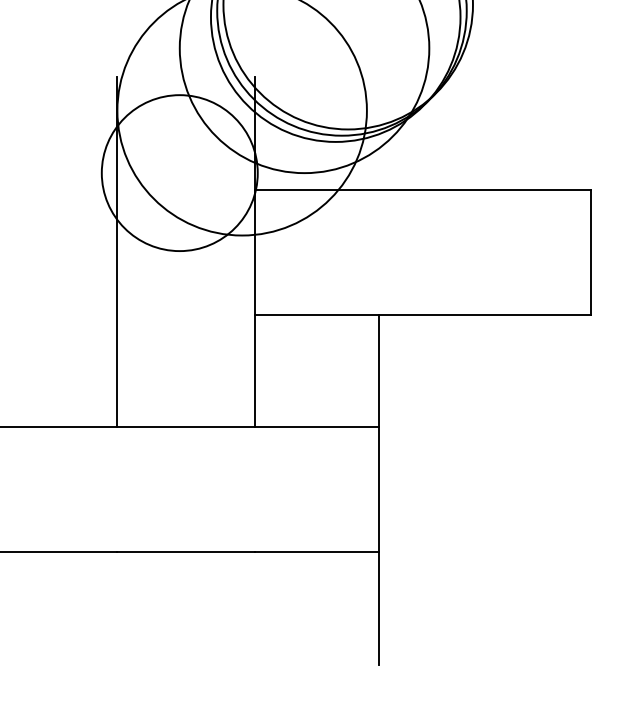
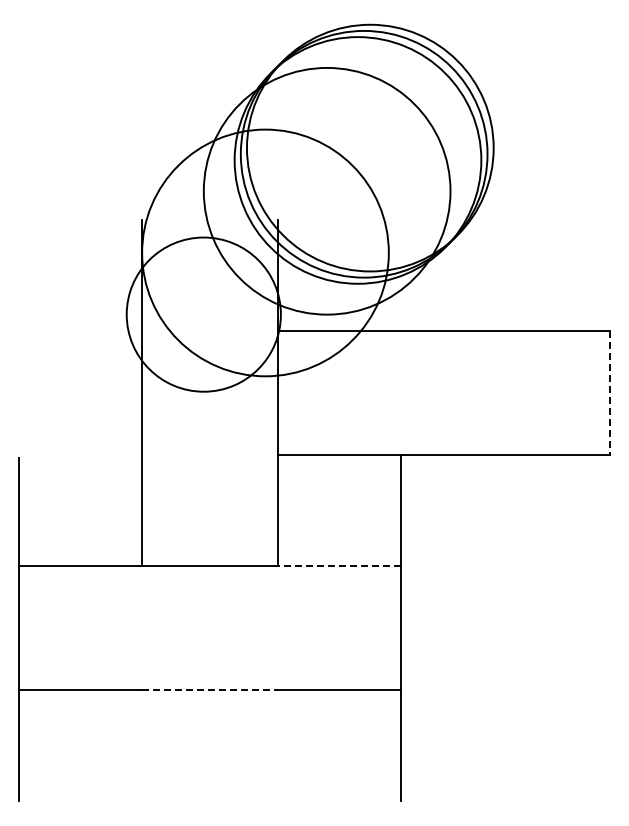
line: (591, 252) -> (610, 393), solid -> dashed
line: (317, 427) -> (339, 566), solid -> dashed
line: (185, 552) -> (209, 689), solid -> dashed

